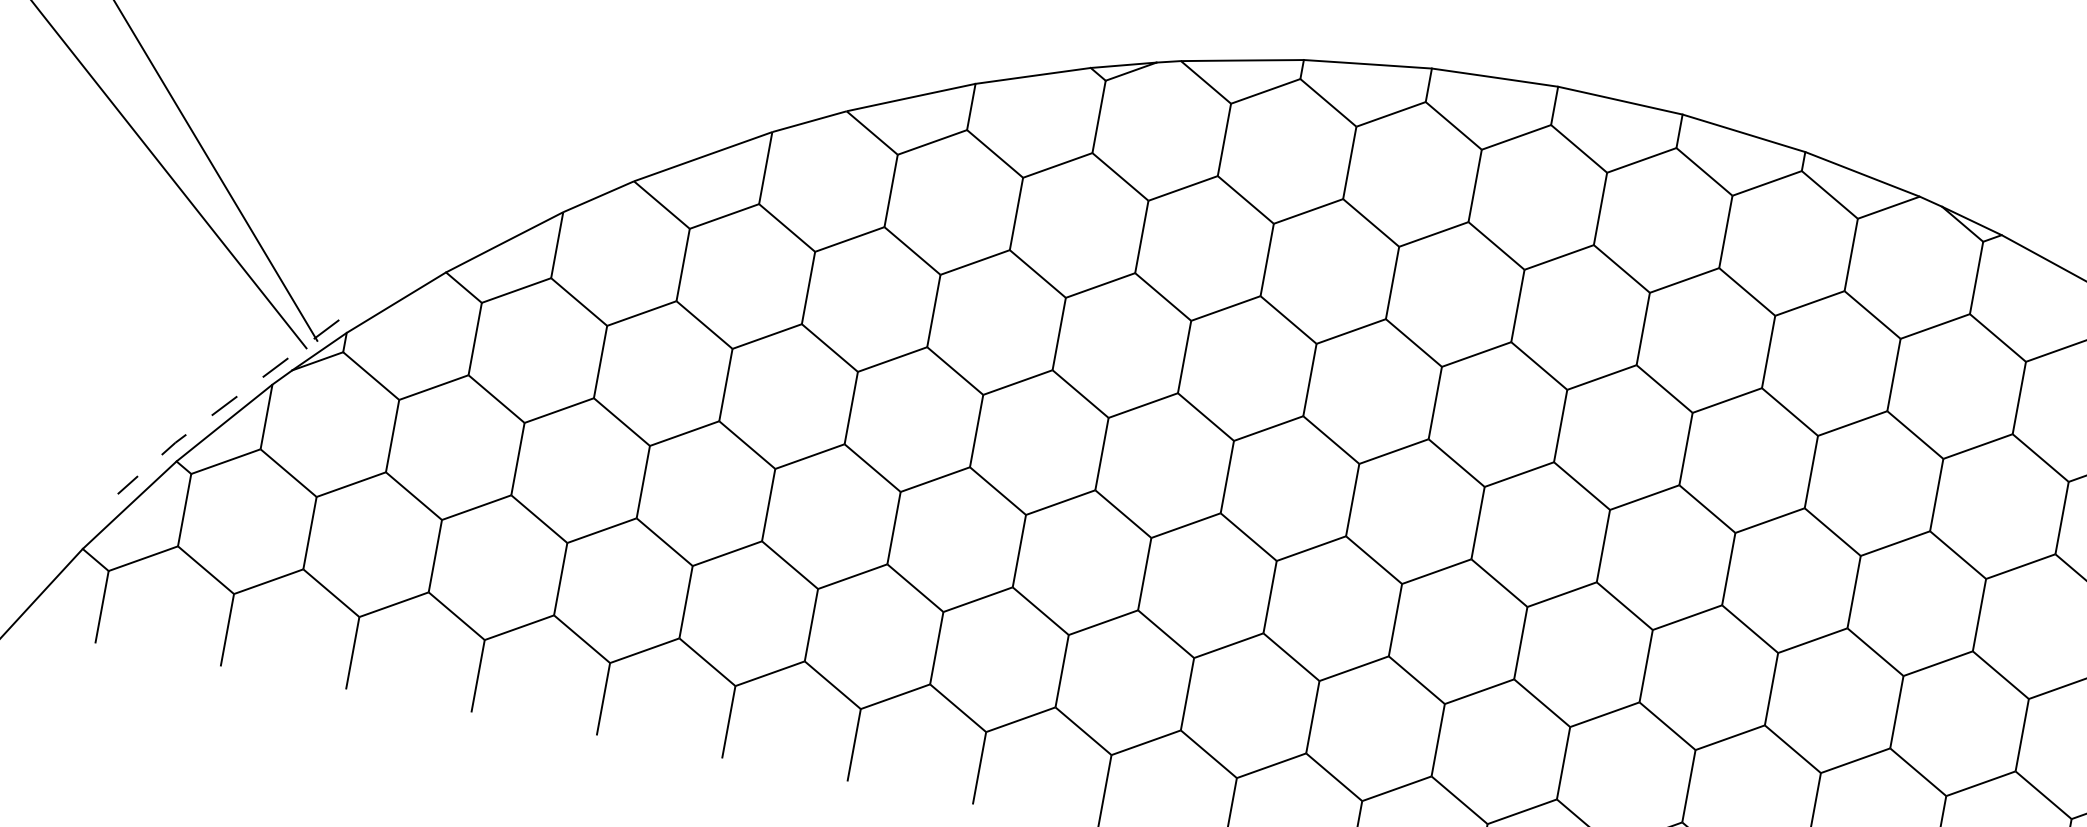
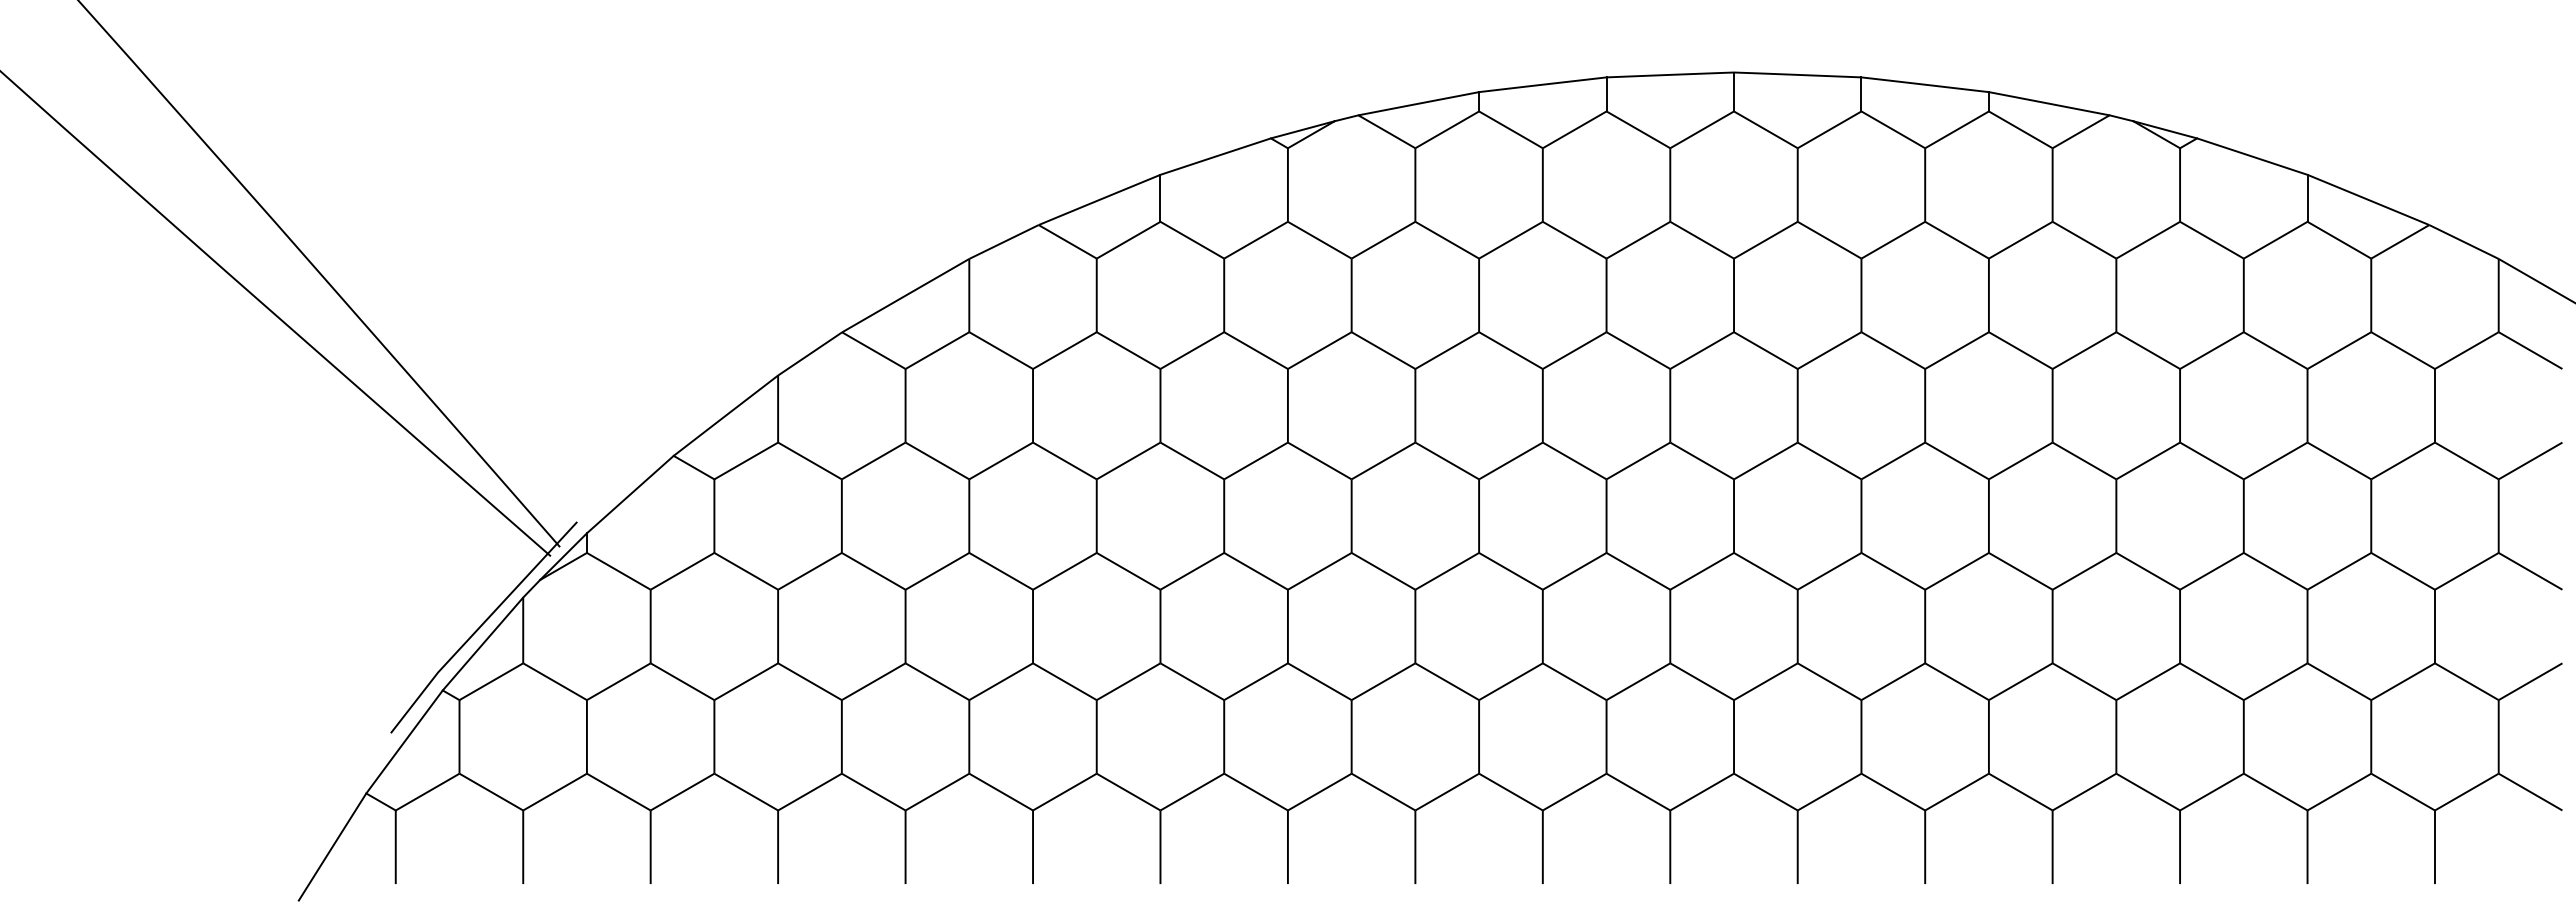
line: (225, 405) -> (480, 626), dashed -> solid

